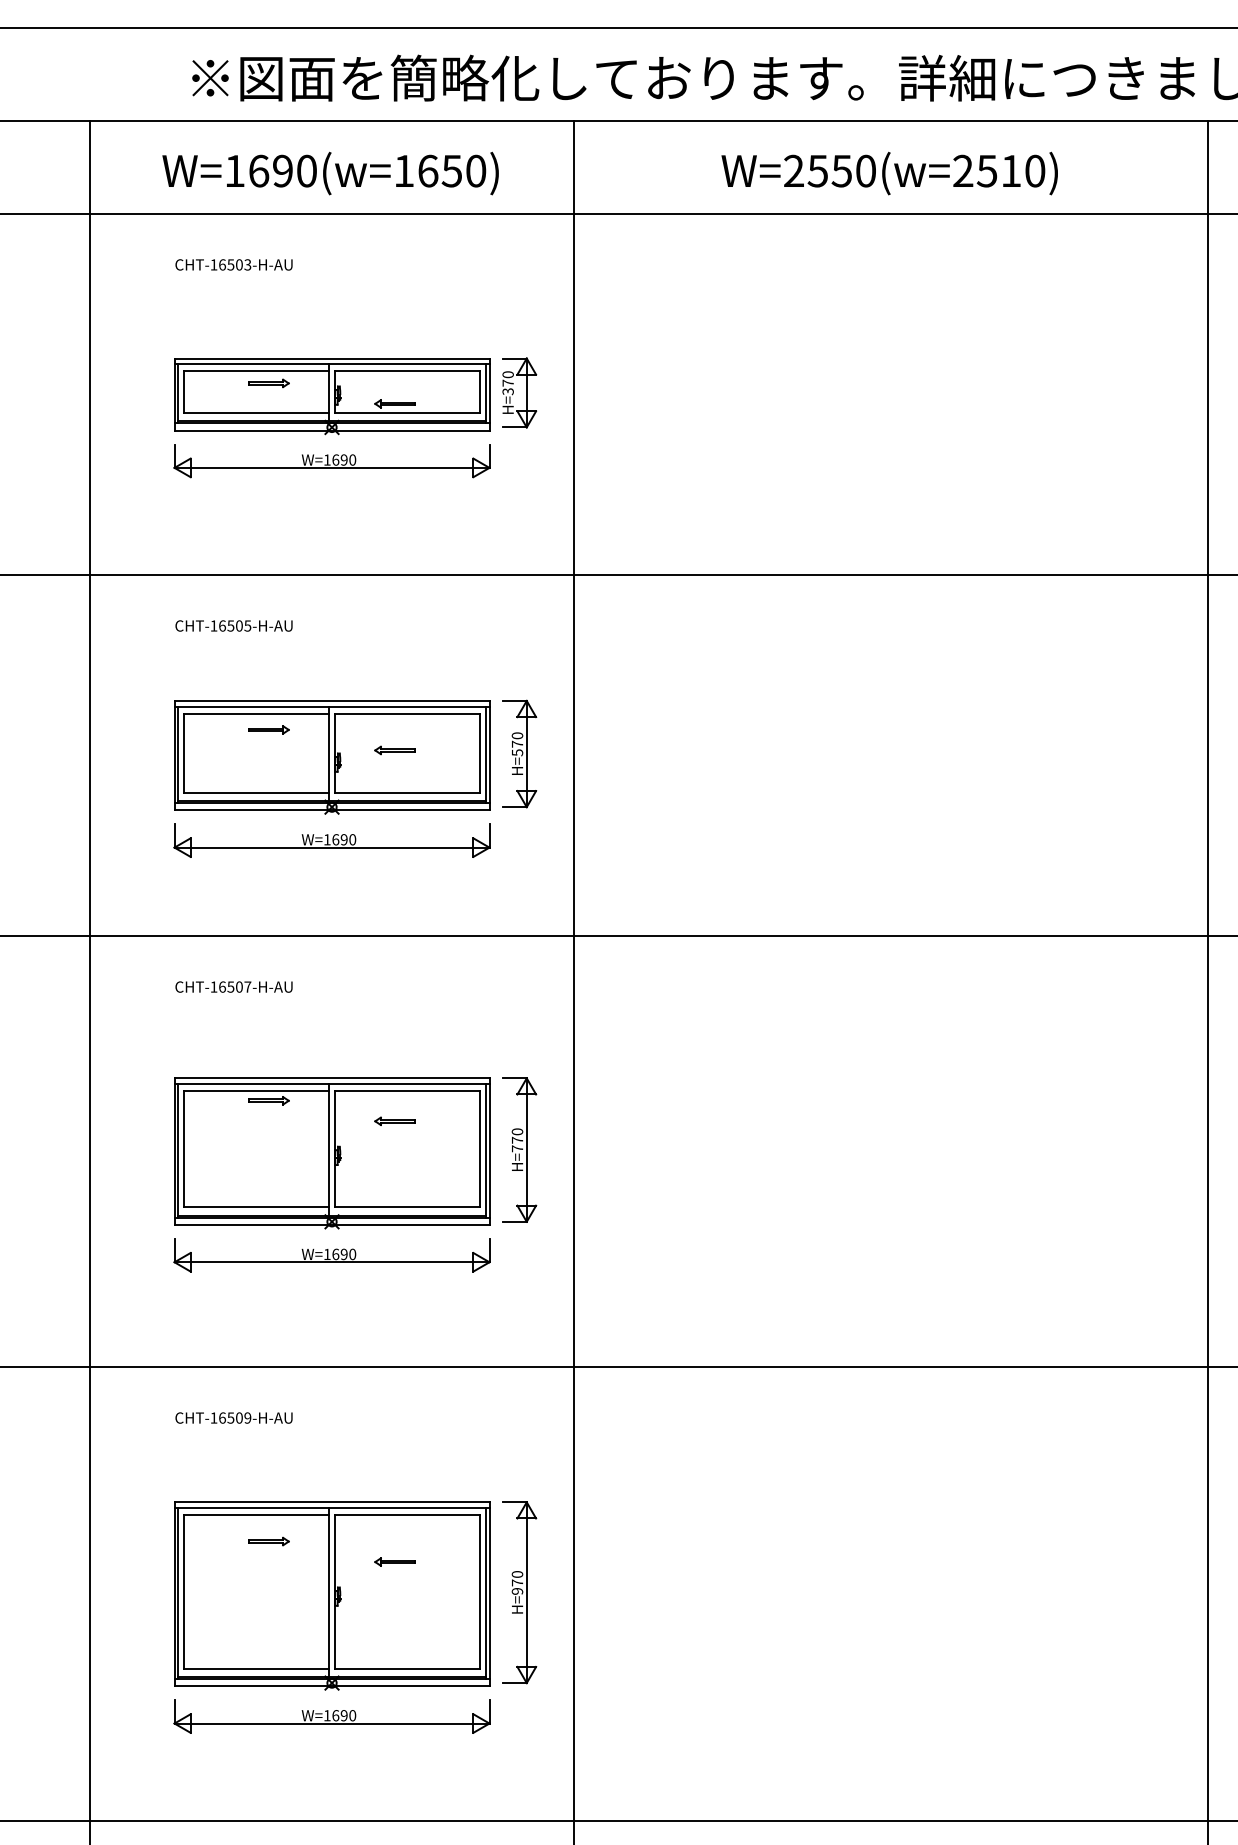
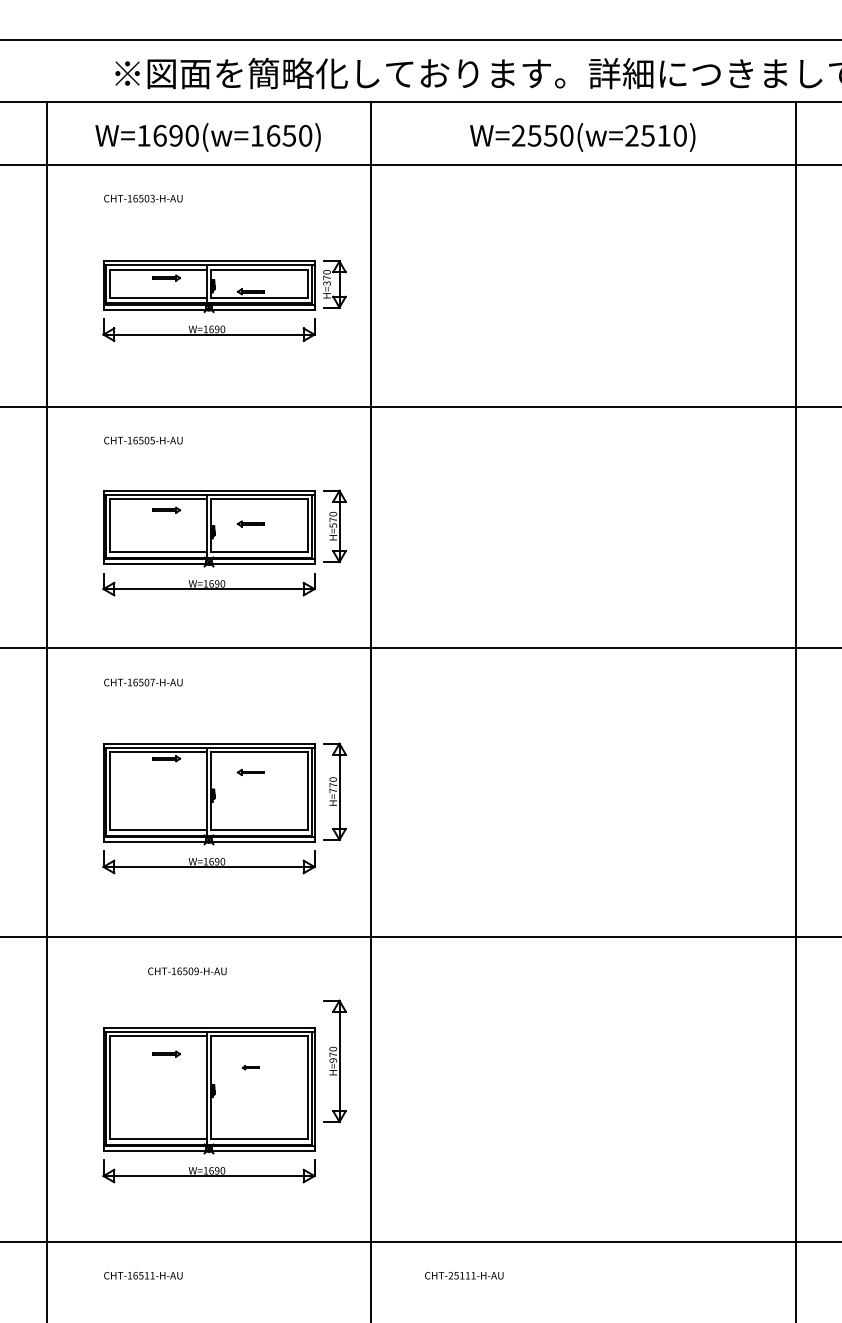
text: (234, 1418) -> (187, 971), moved
part: (393, 1561) -> (250, 1067), size x0.6
part: (519, 1592) -> (334, 1061), moved

